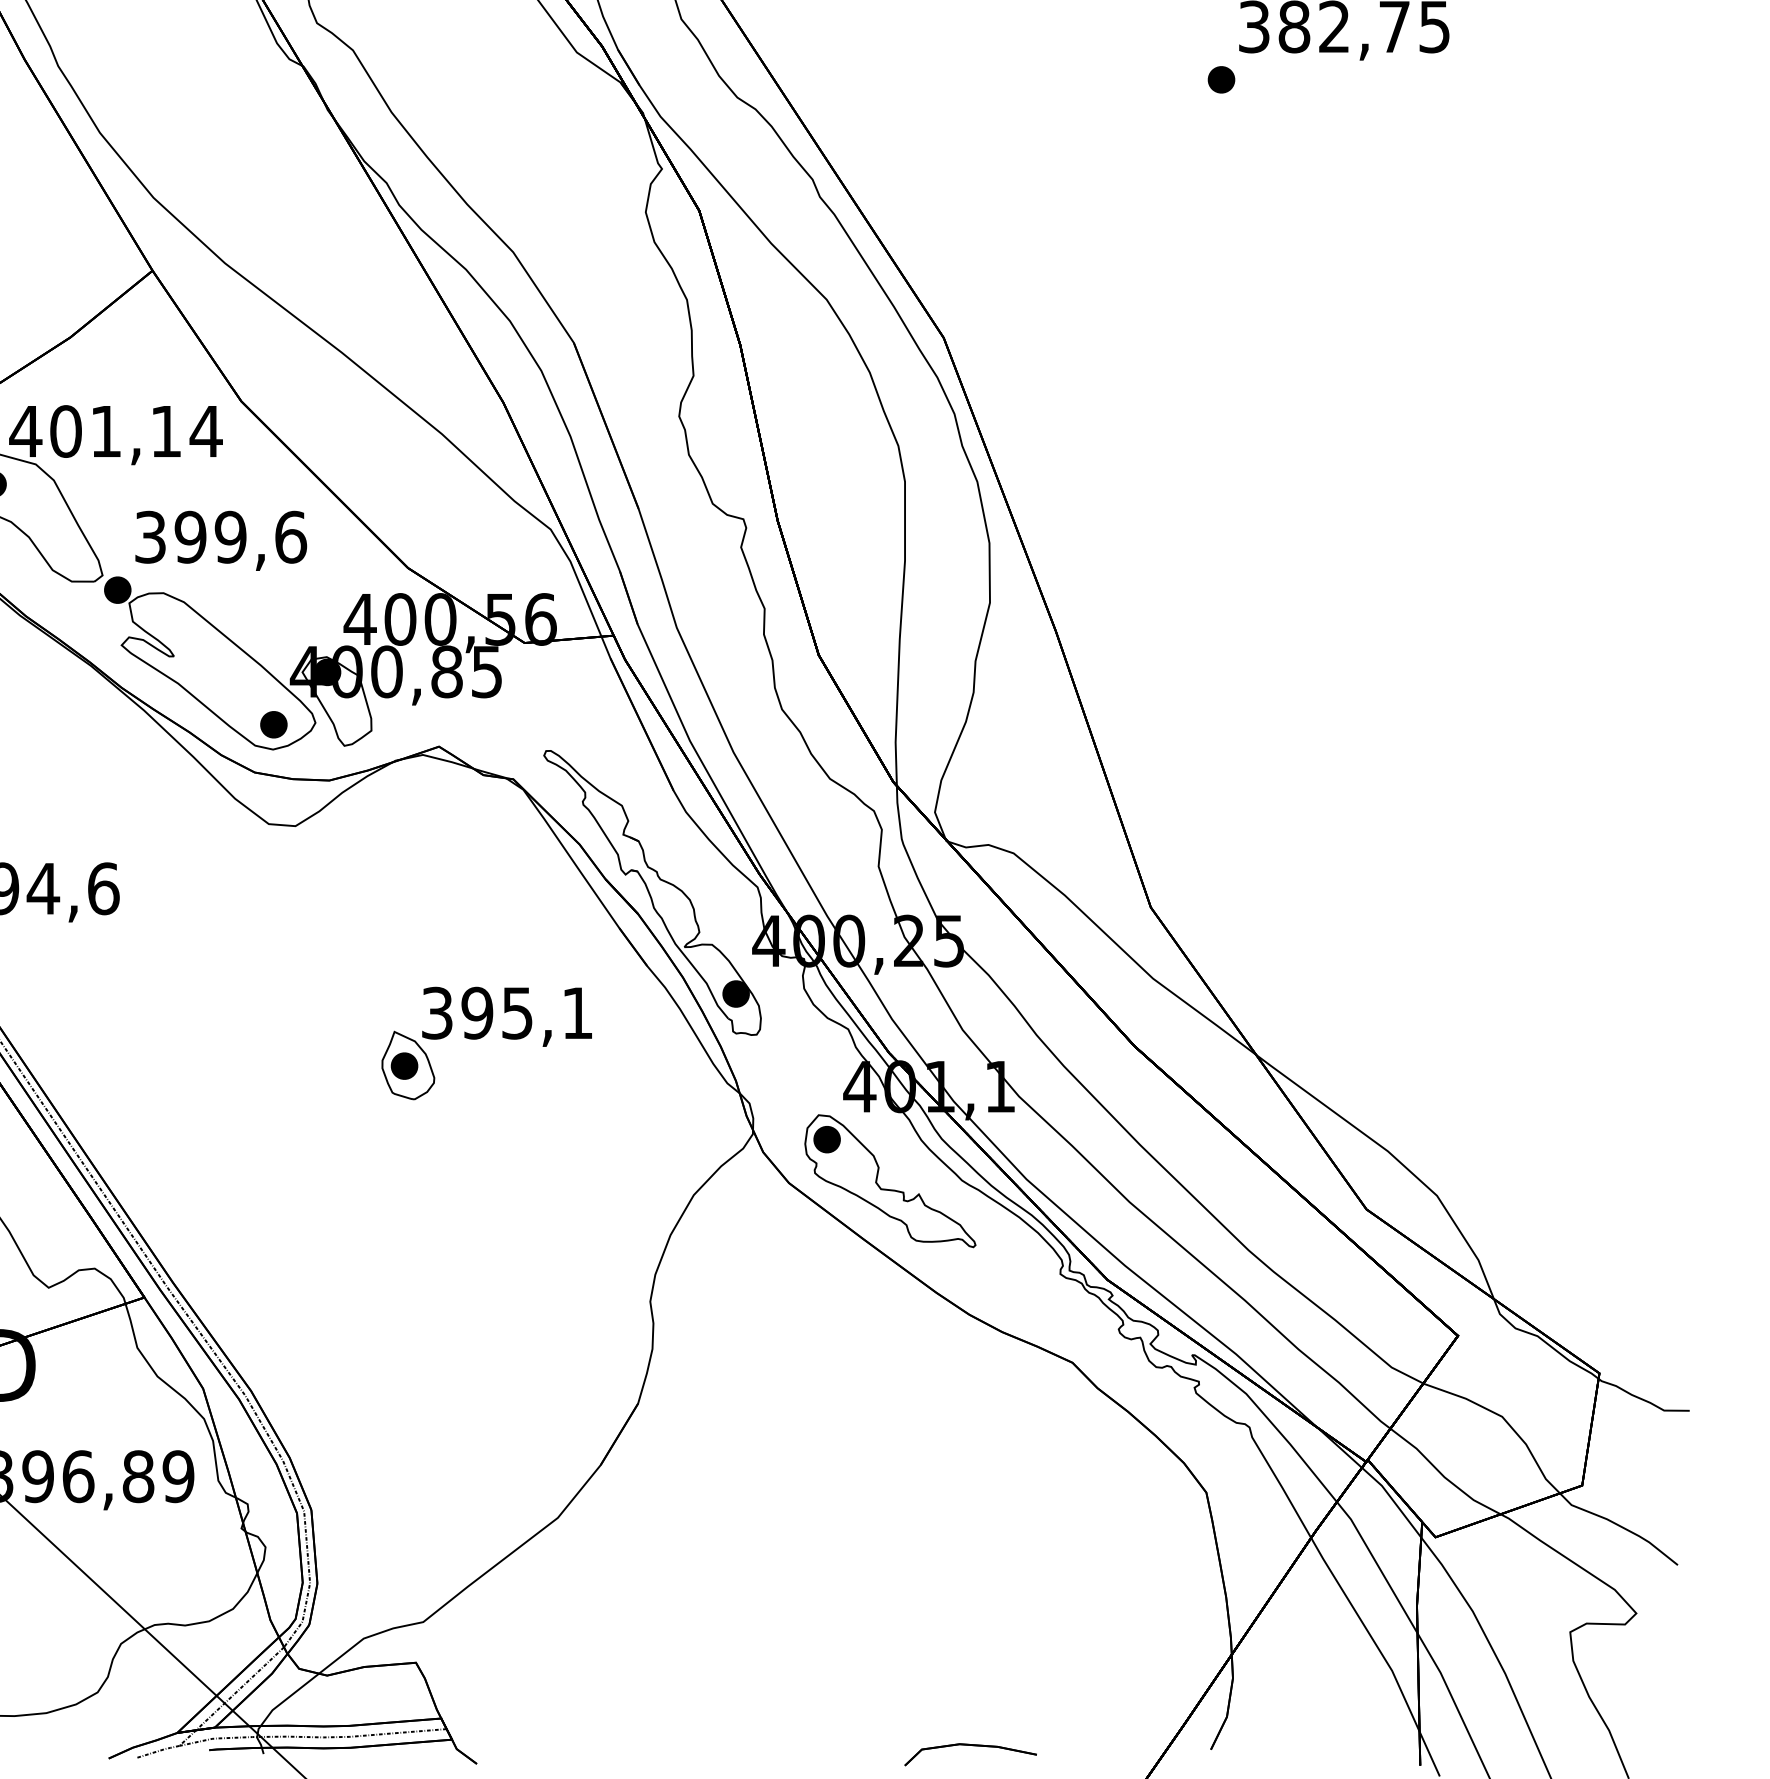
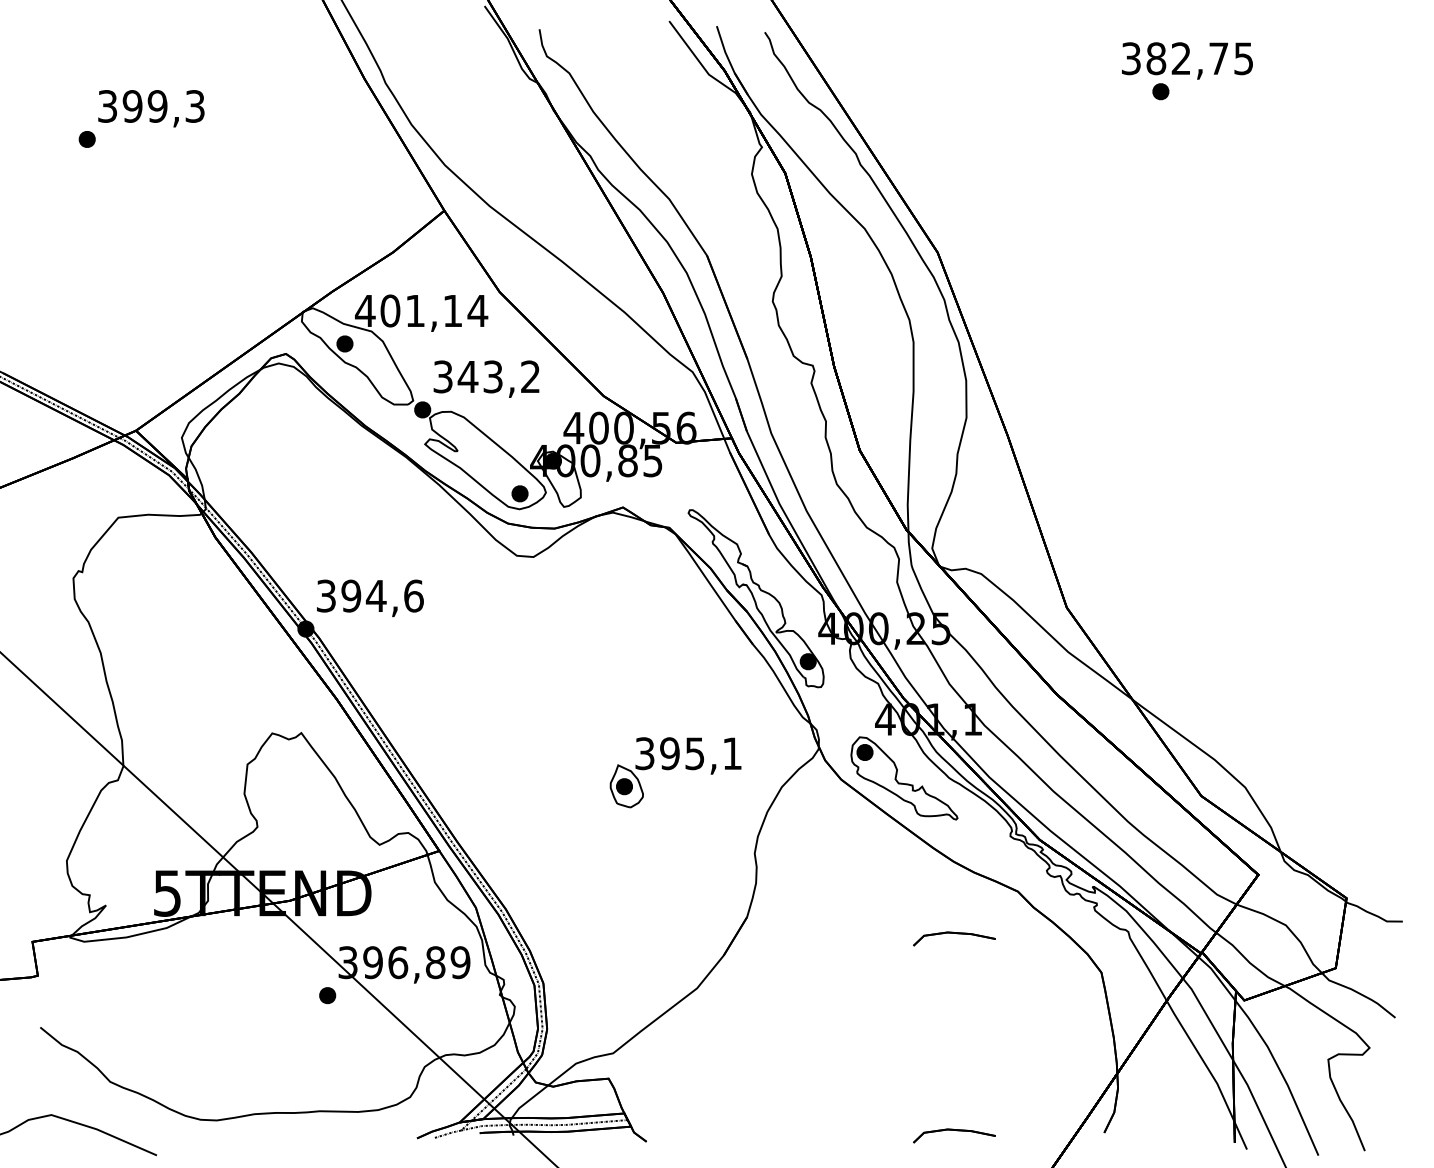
part: (1220, 79) -> (1160, 91), moved
text: (239, 536) -> (498, 376), 399,6 -> 343,2
part: (486, 1043) -> (675, 772), moved
part: (970, 1437) -> (954, 938), added

